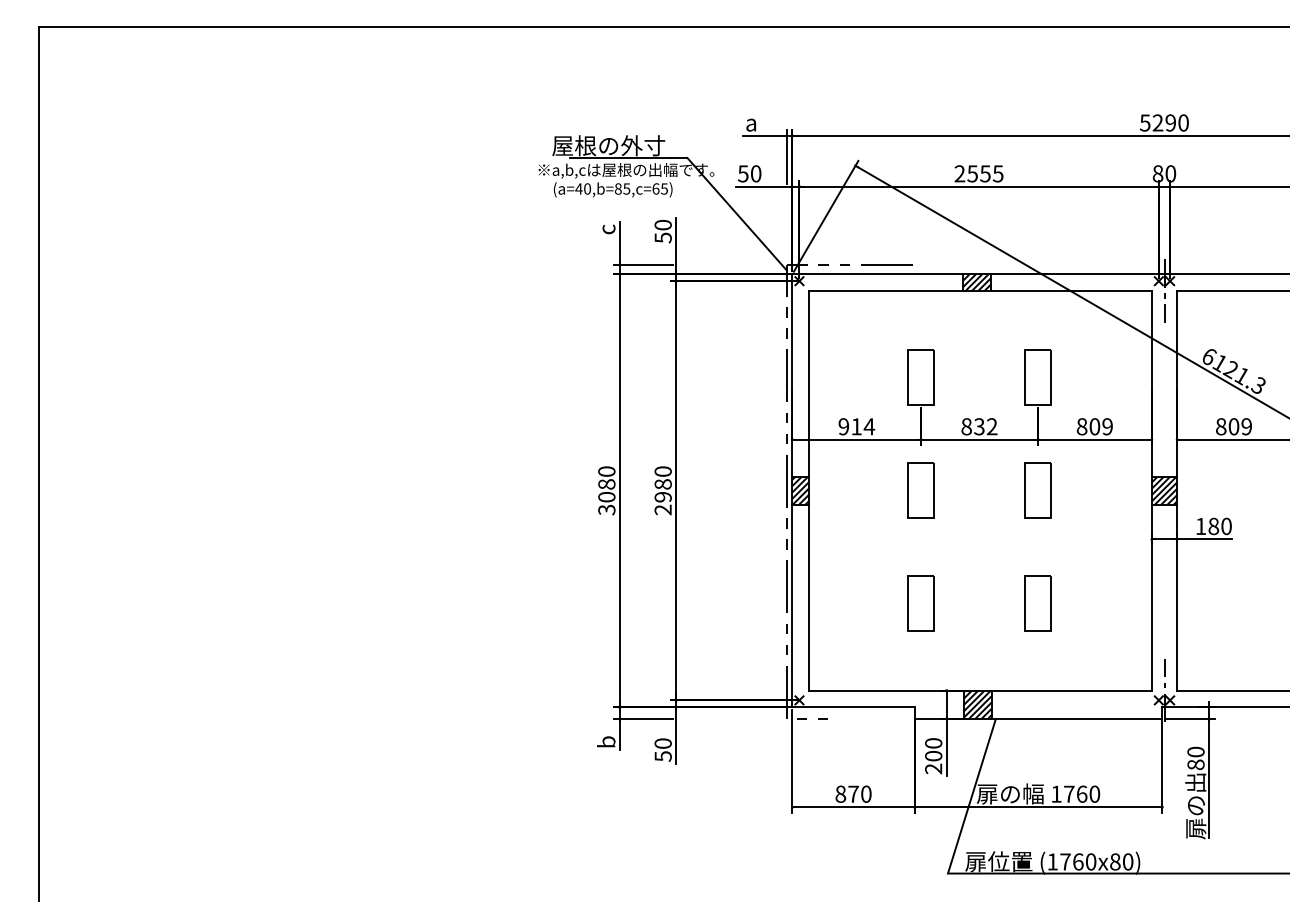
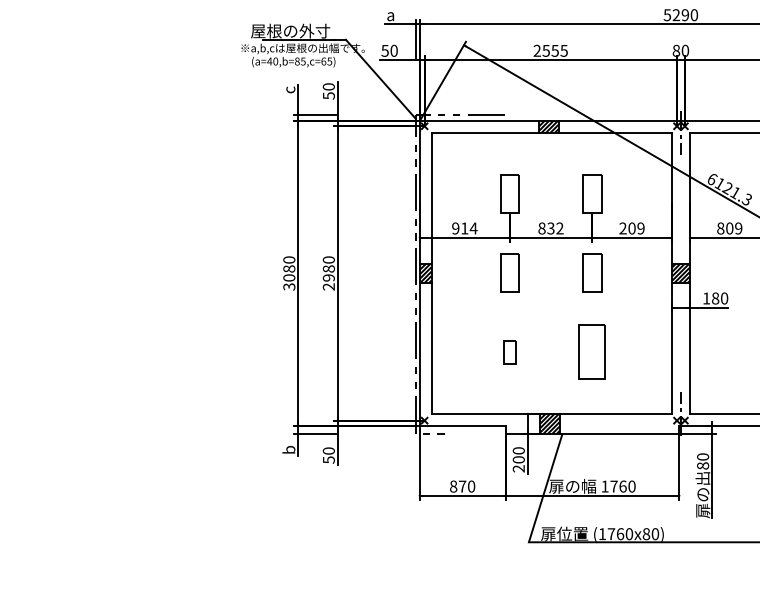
text: (1081, 426) -> (622, 228), 809 -> 209
part: (920, 603) -> (509, 352), size x0.6
part: (1037, 603) -> (591, 352), size x1.4

